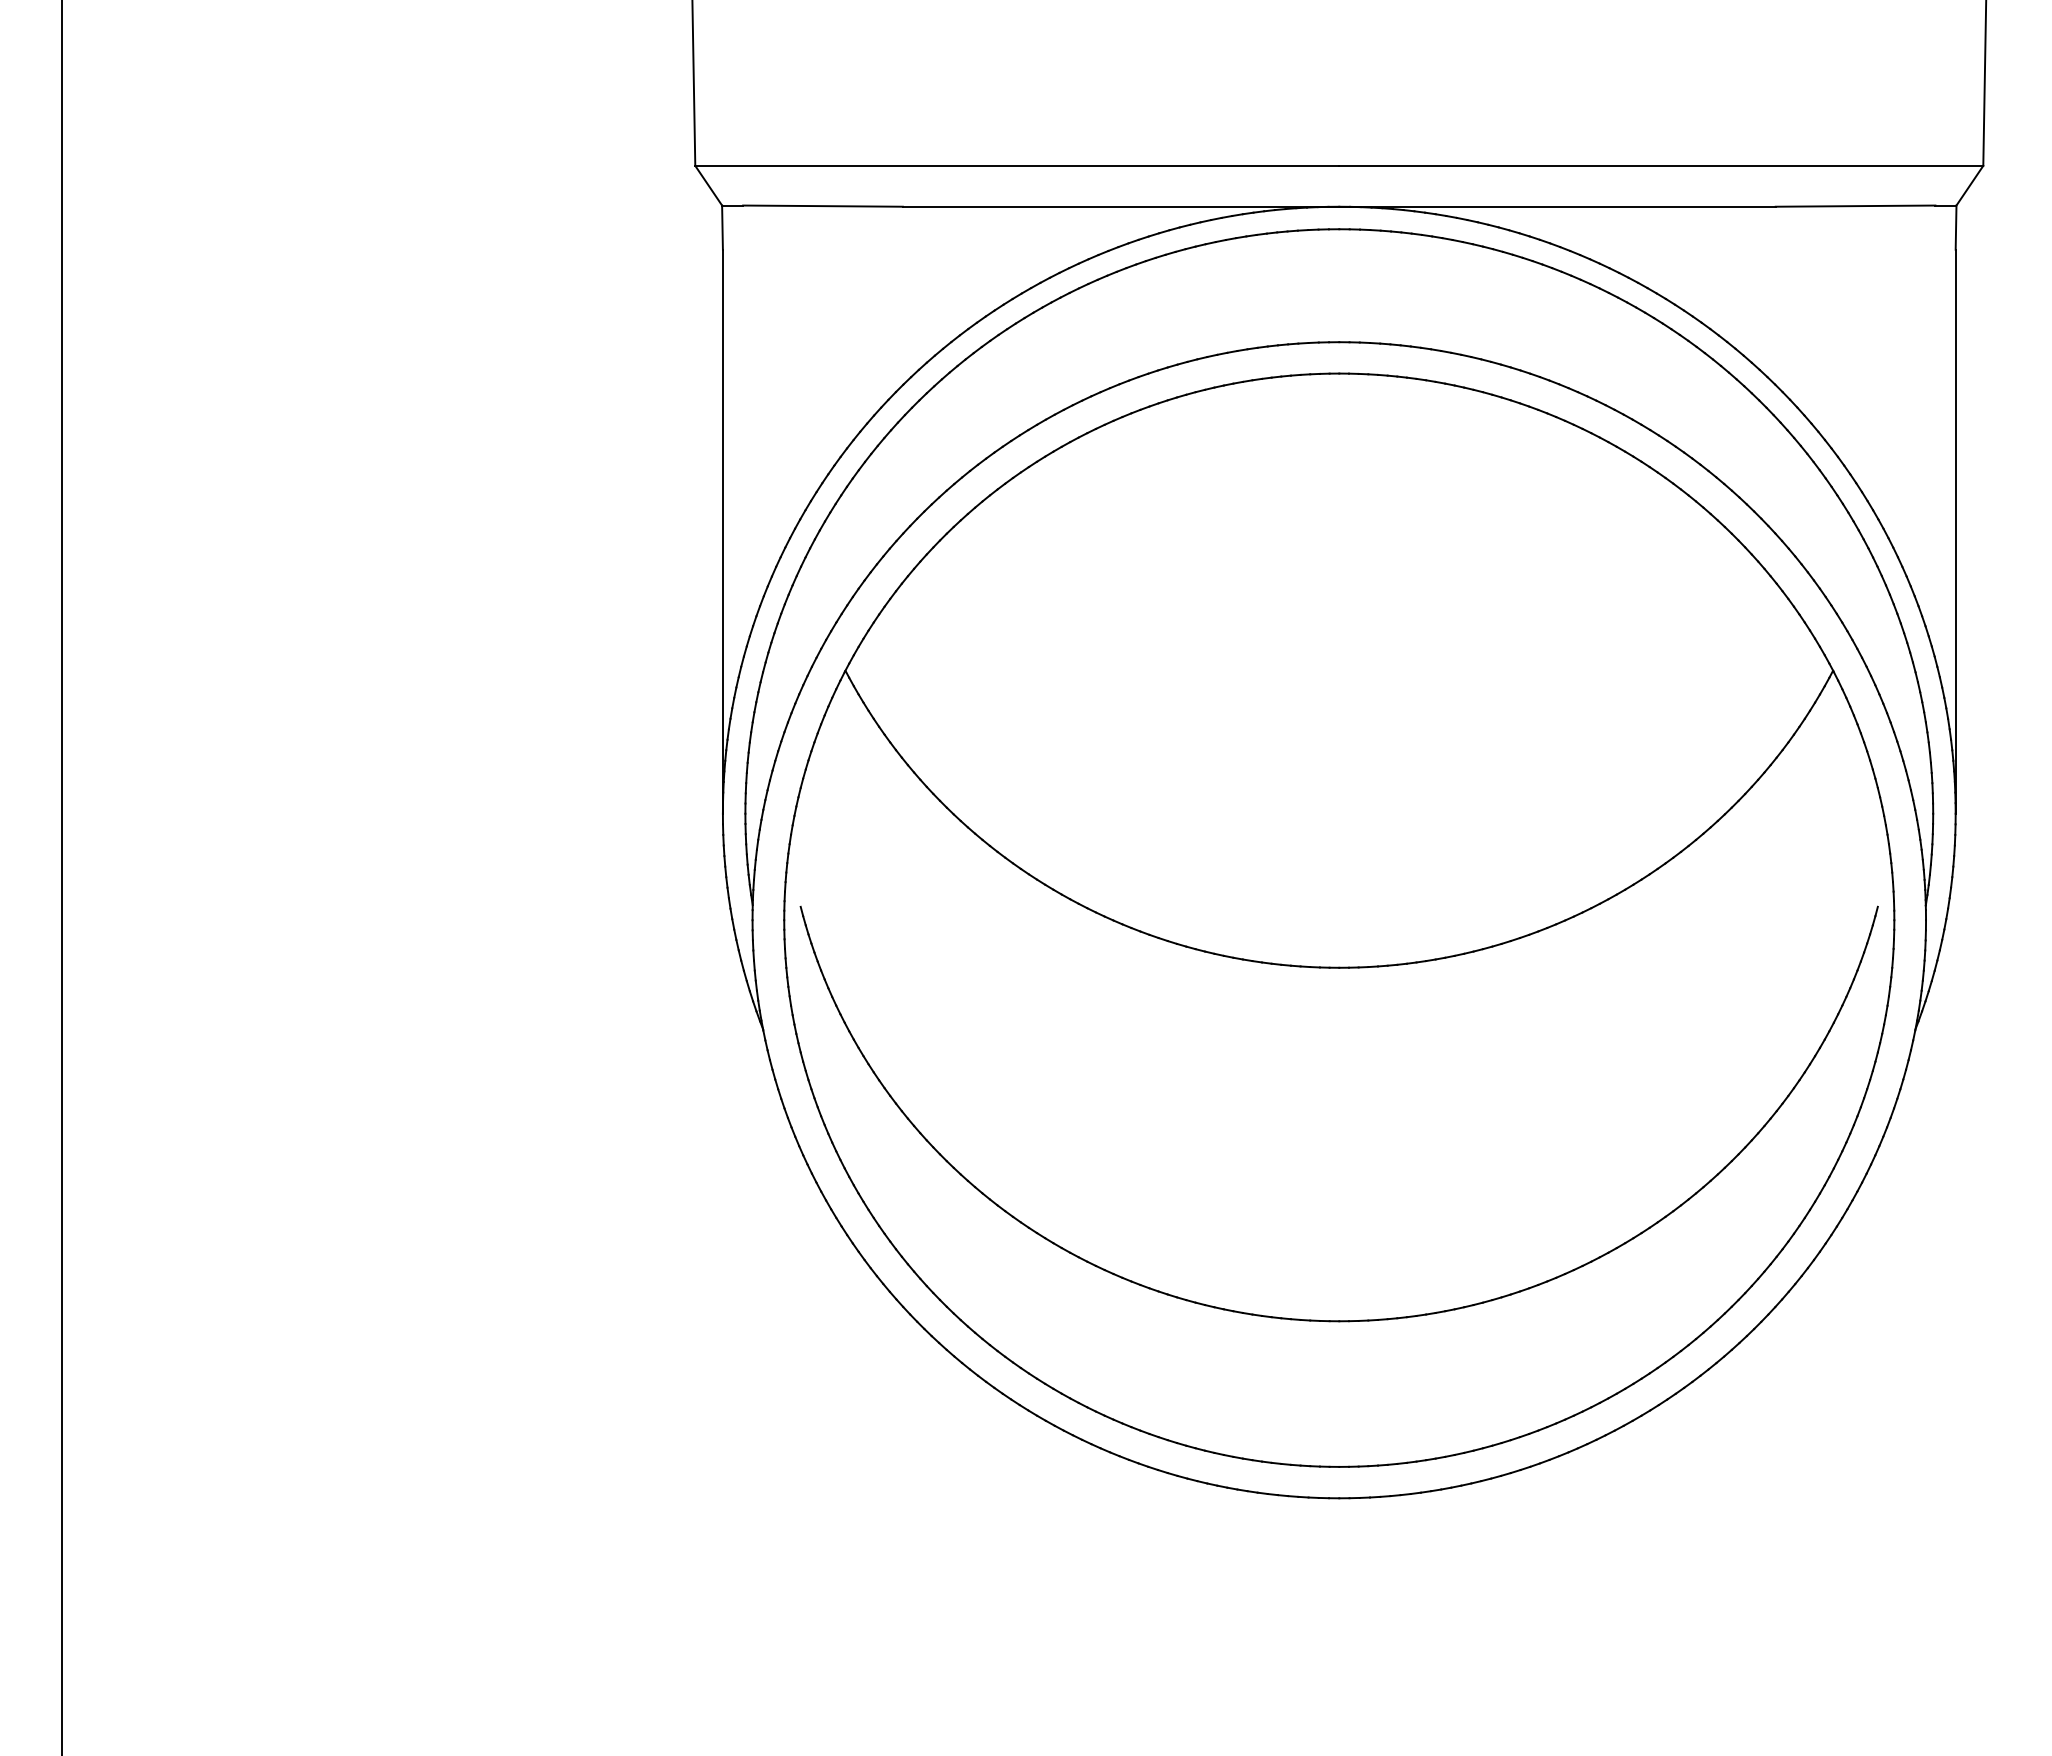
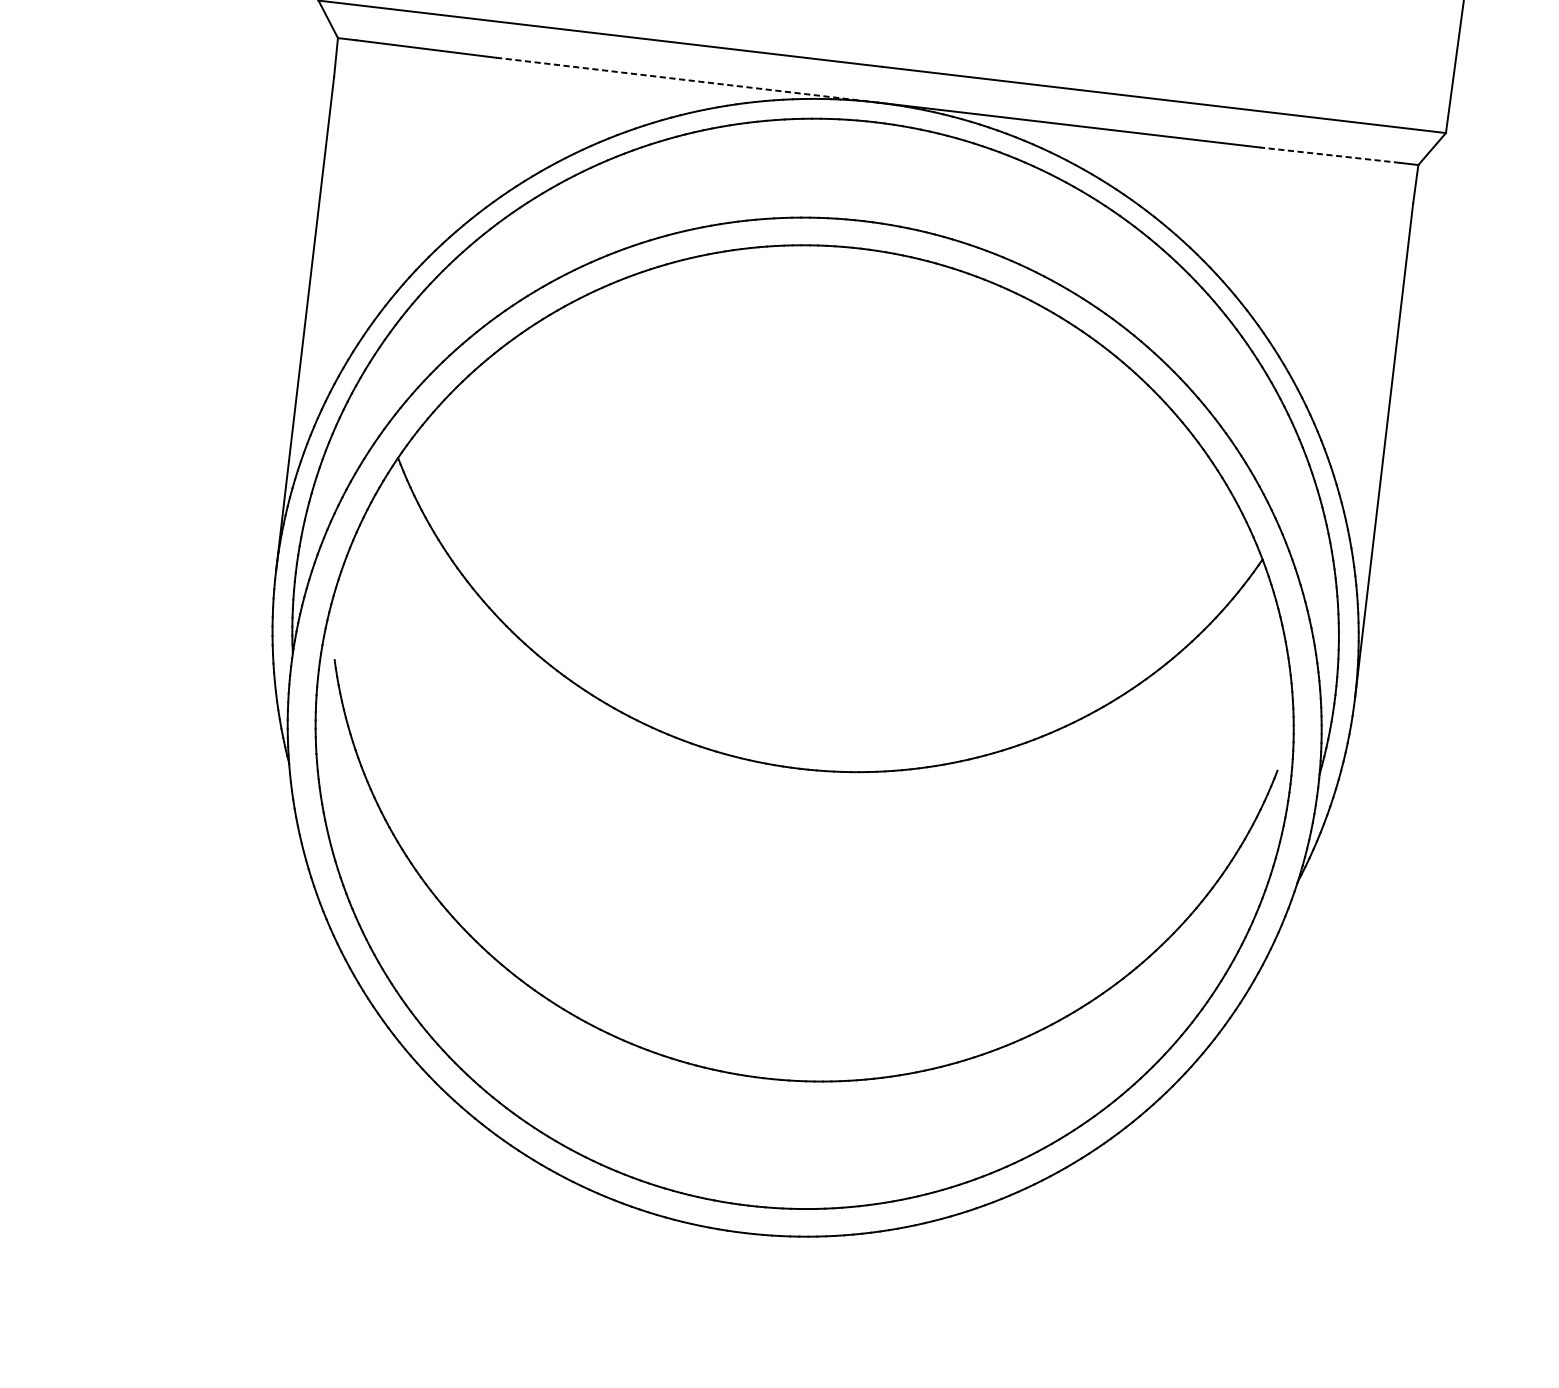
line: (1121, 206) -> (687, 80), solid -> dashed
line: (1855, 206) -> (1329, 155), solid -> dashed

